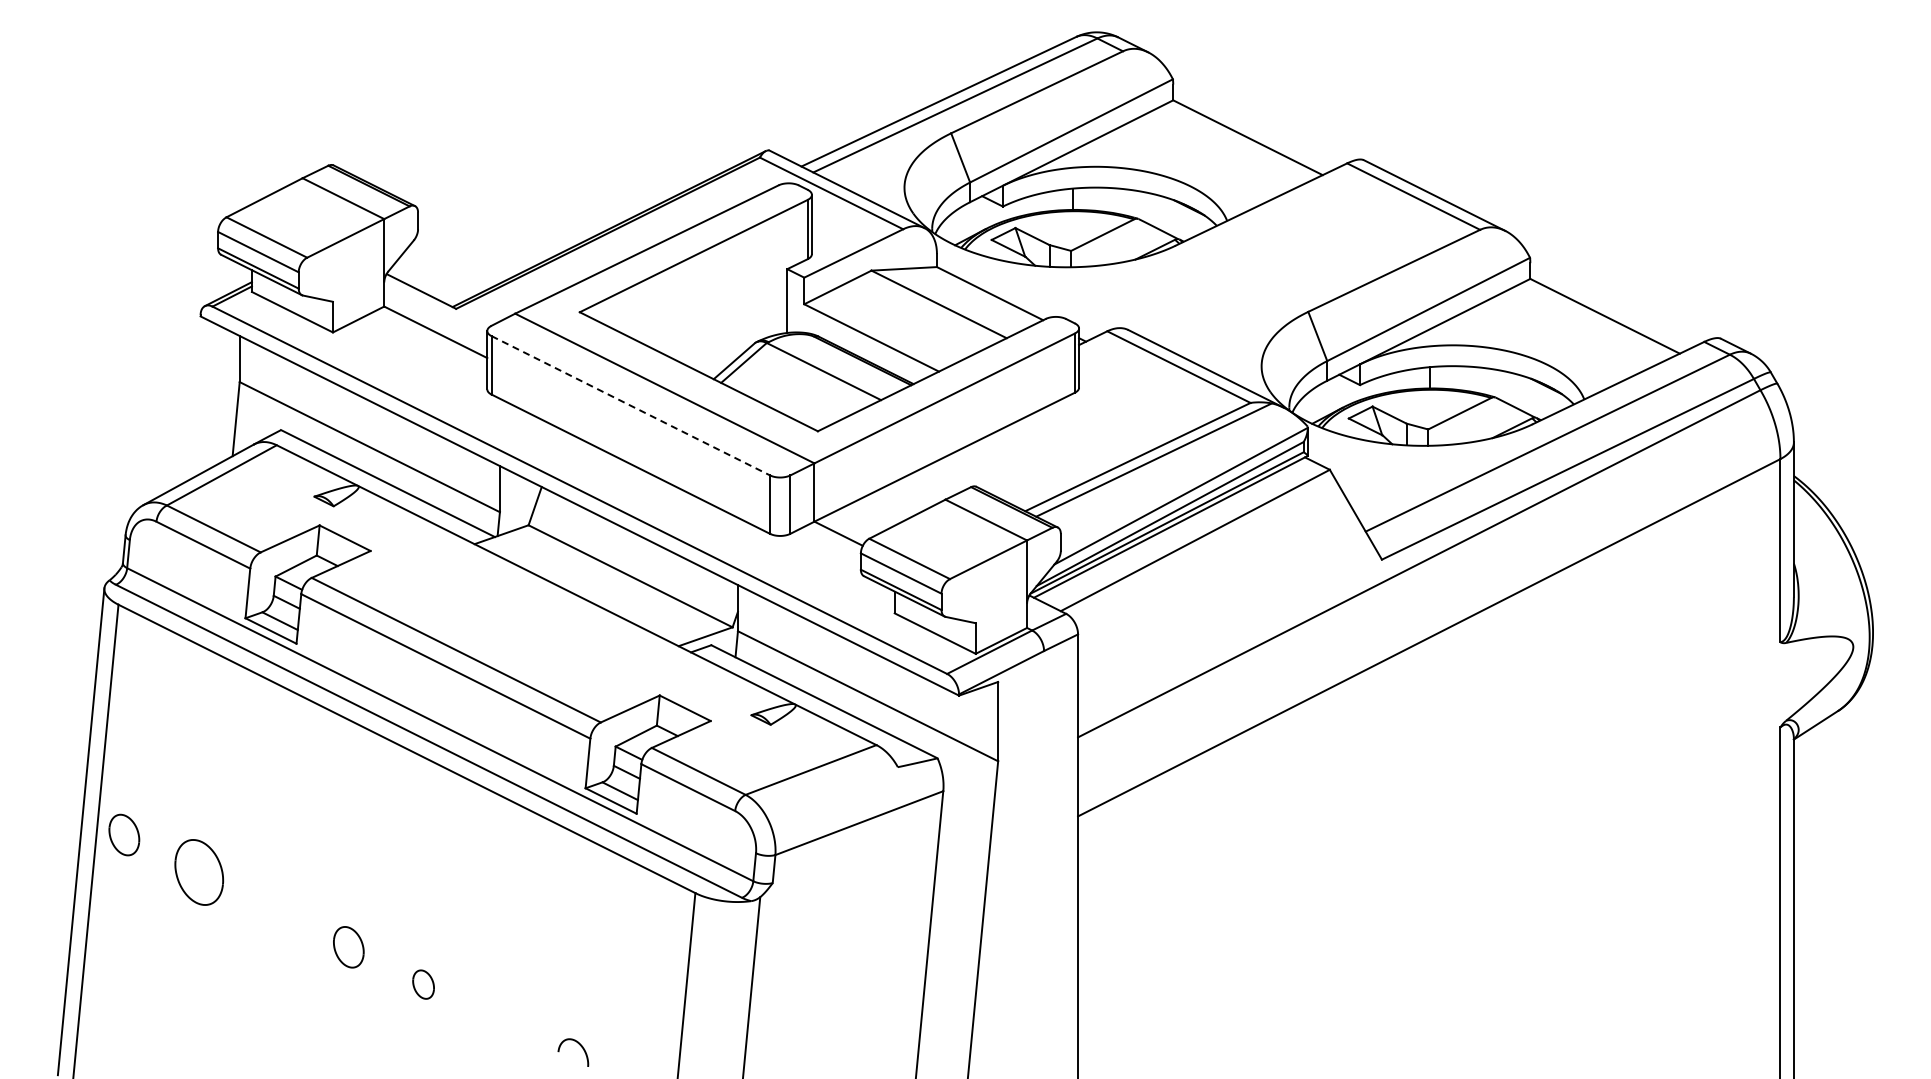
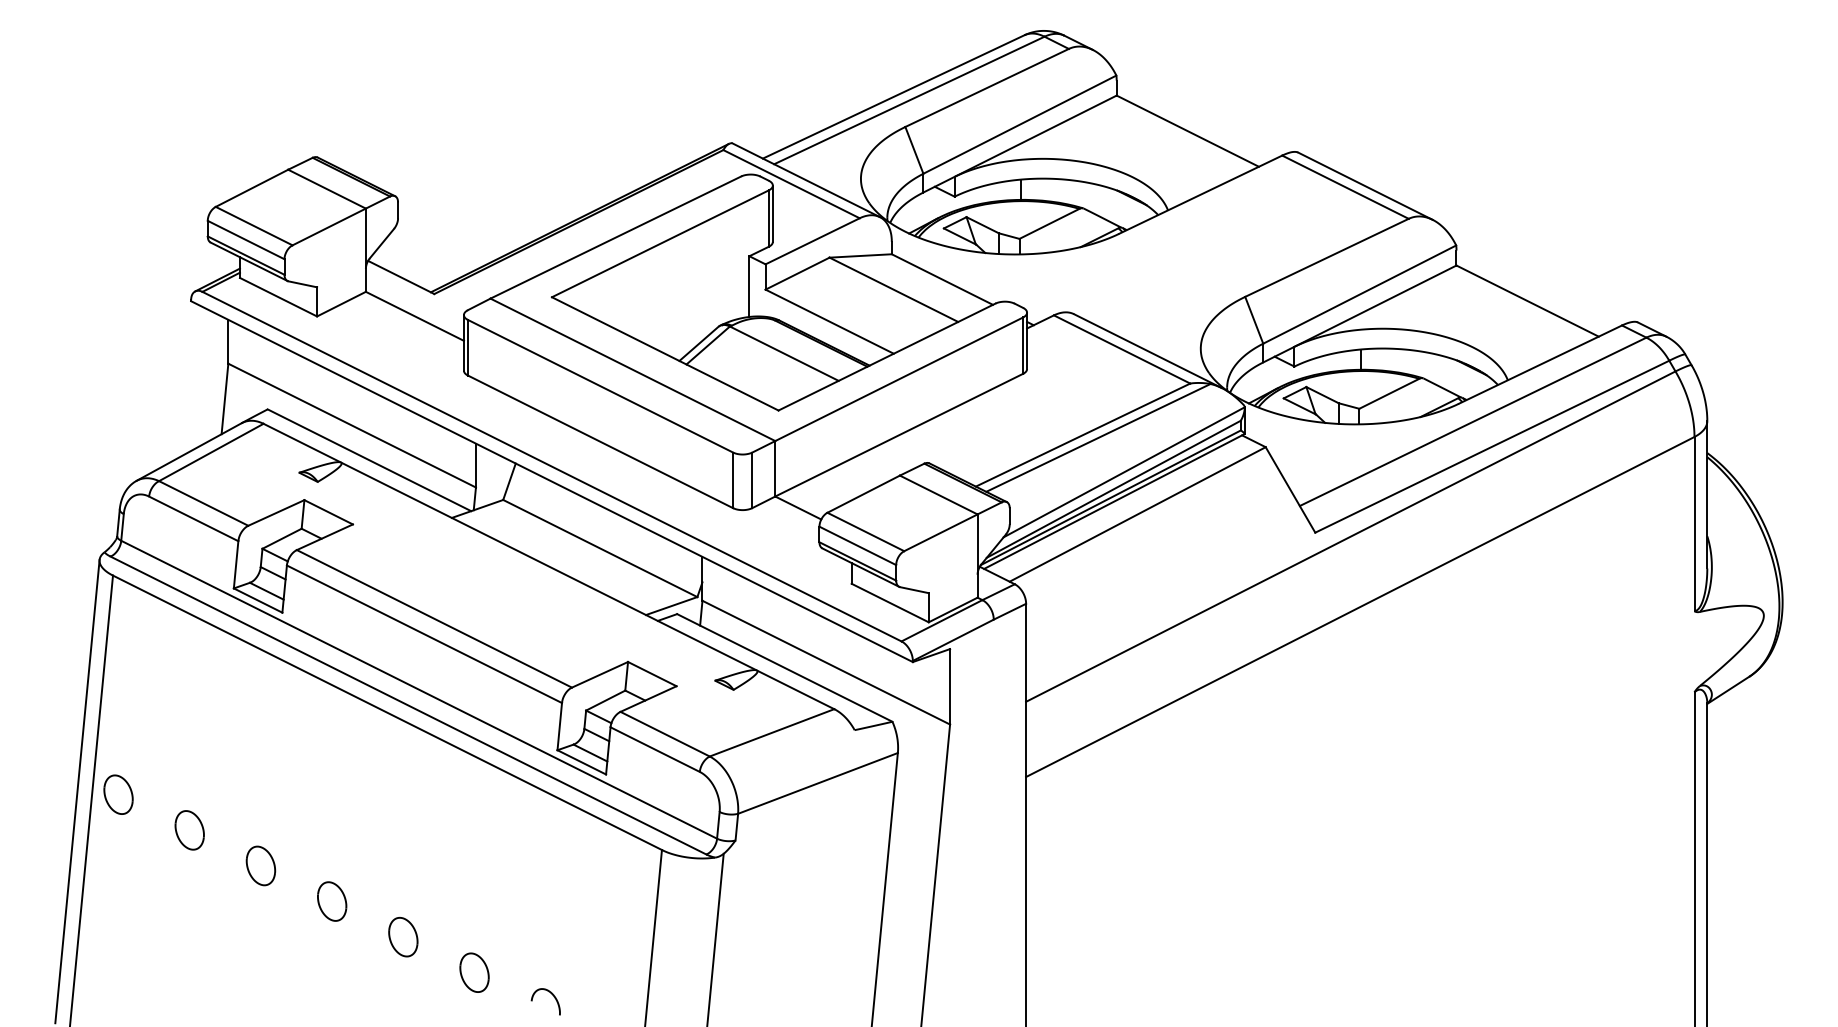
line: (630, 405) -> (600, 385), dashed -> solid
part: (198, 872) -> (189, 830), size x0.62
part: (273, 909) -> (260, 865), added
part: (423, 984) -> (403, 936), size x1.43
part: (498, 1021) -> (474, 972), added

